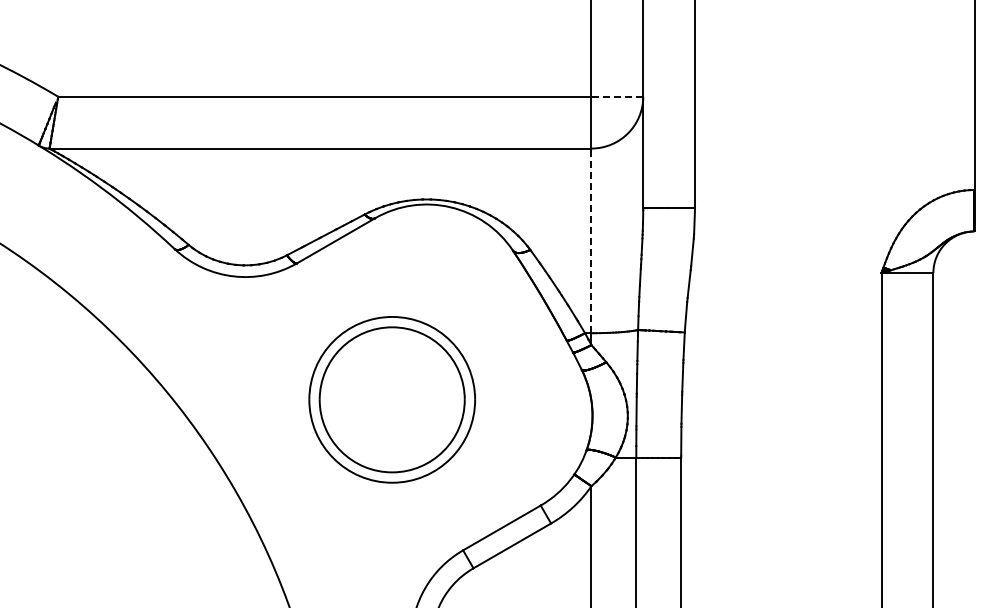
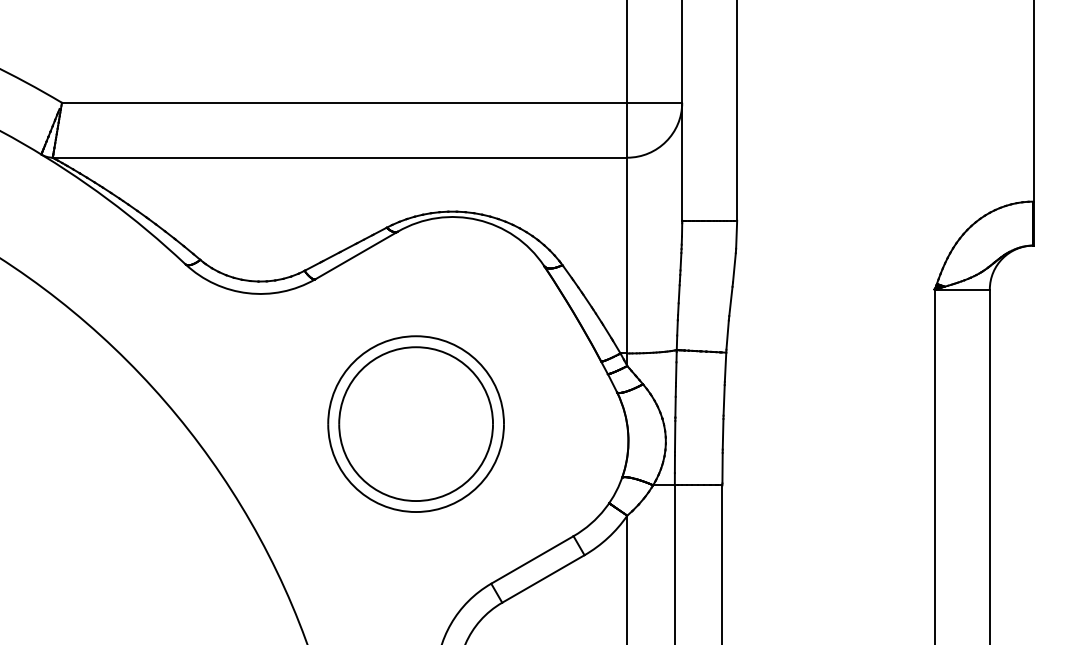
line: (617, 96) -> (654, 102), dashed -> solid
line: (591, 240) -> (627, 255), dashed -> solid

